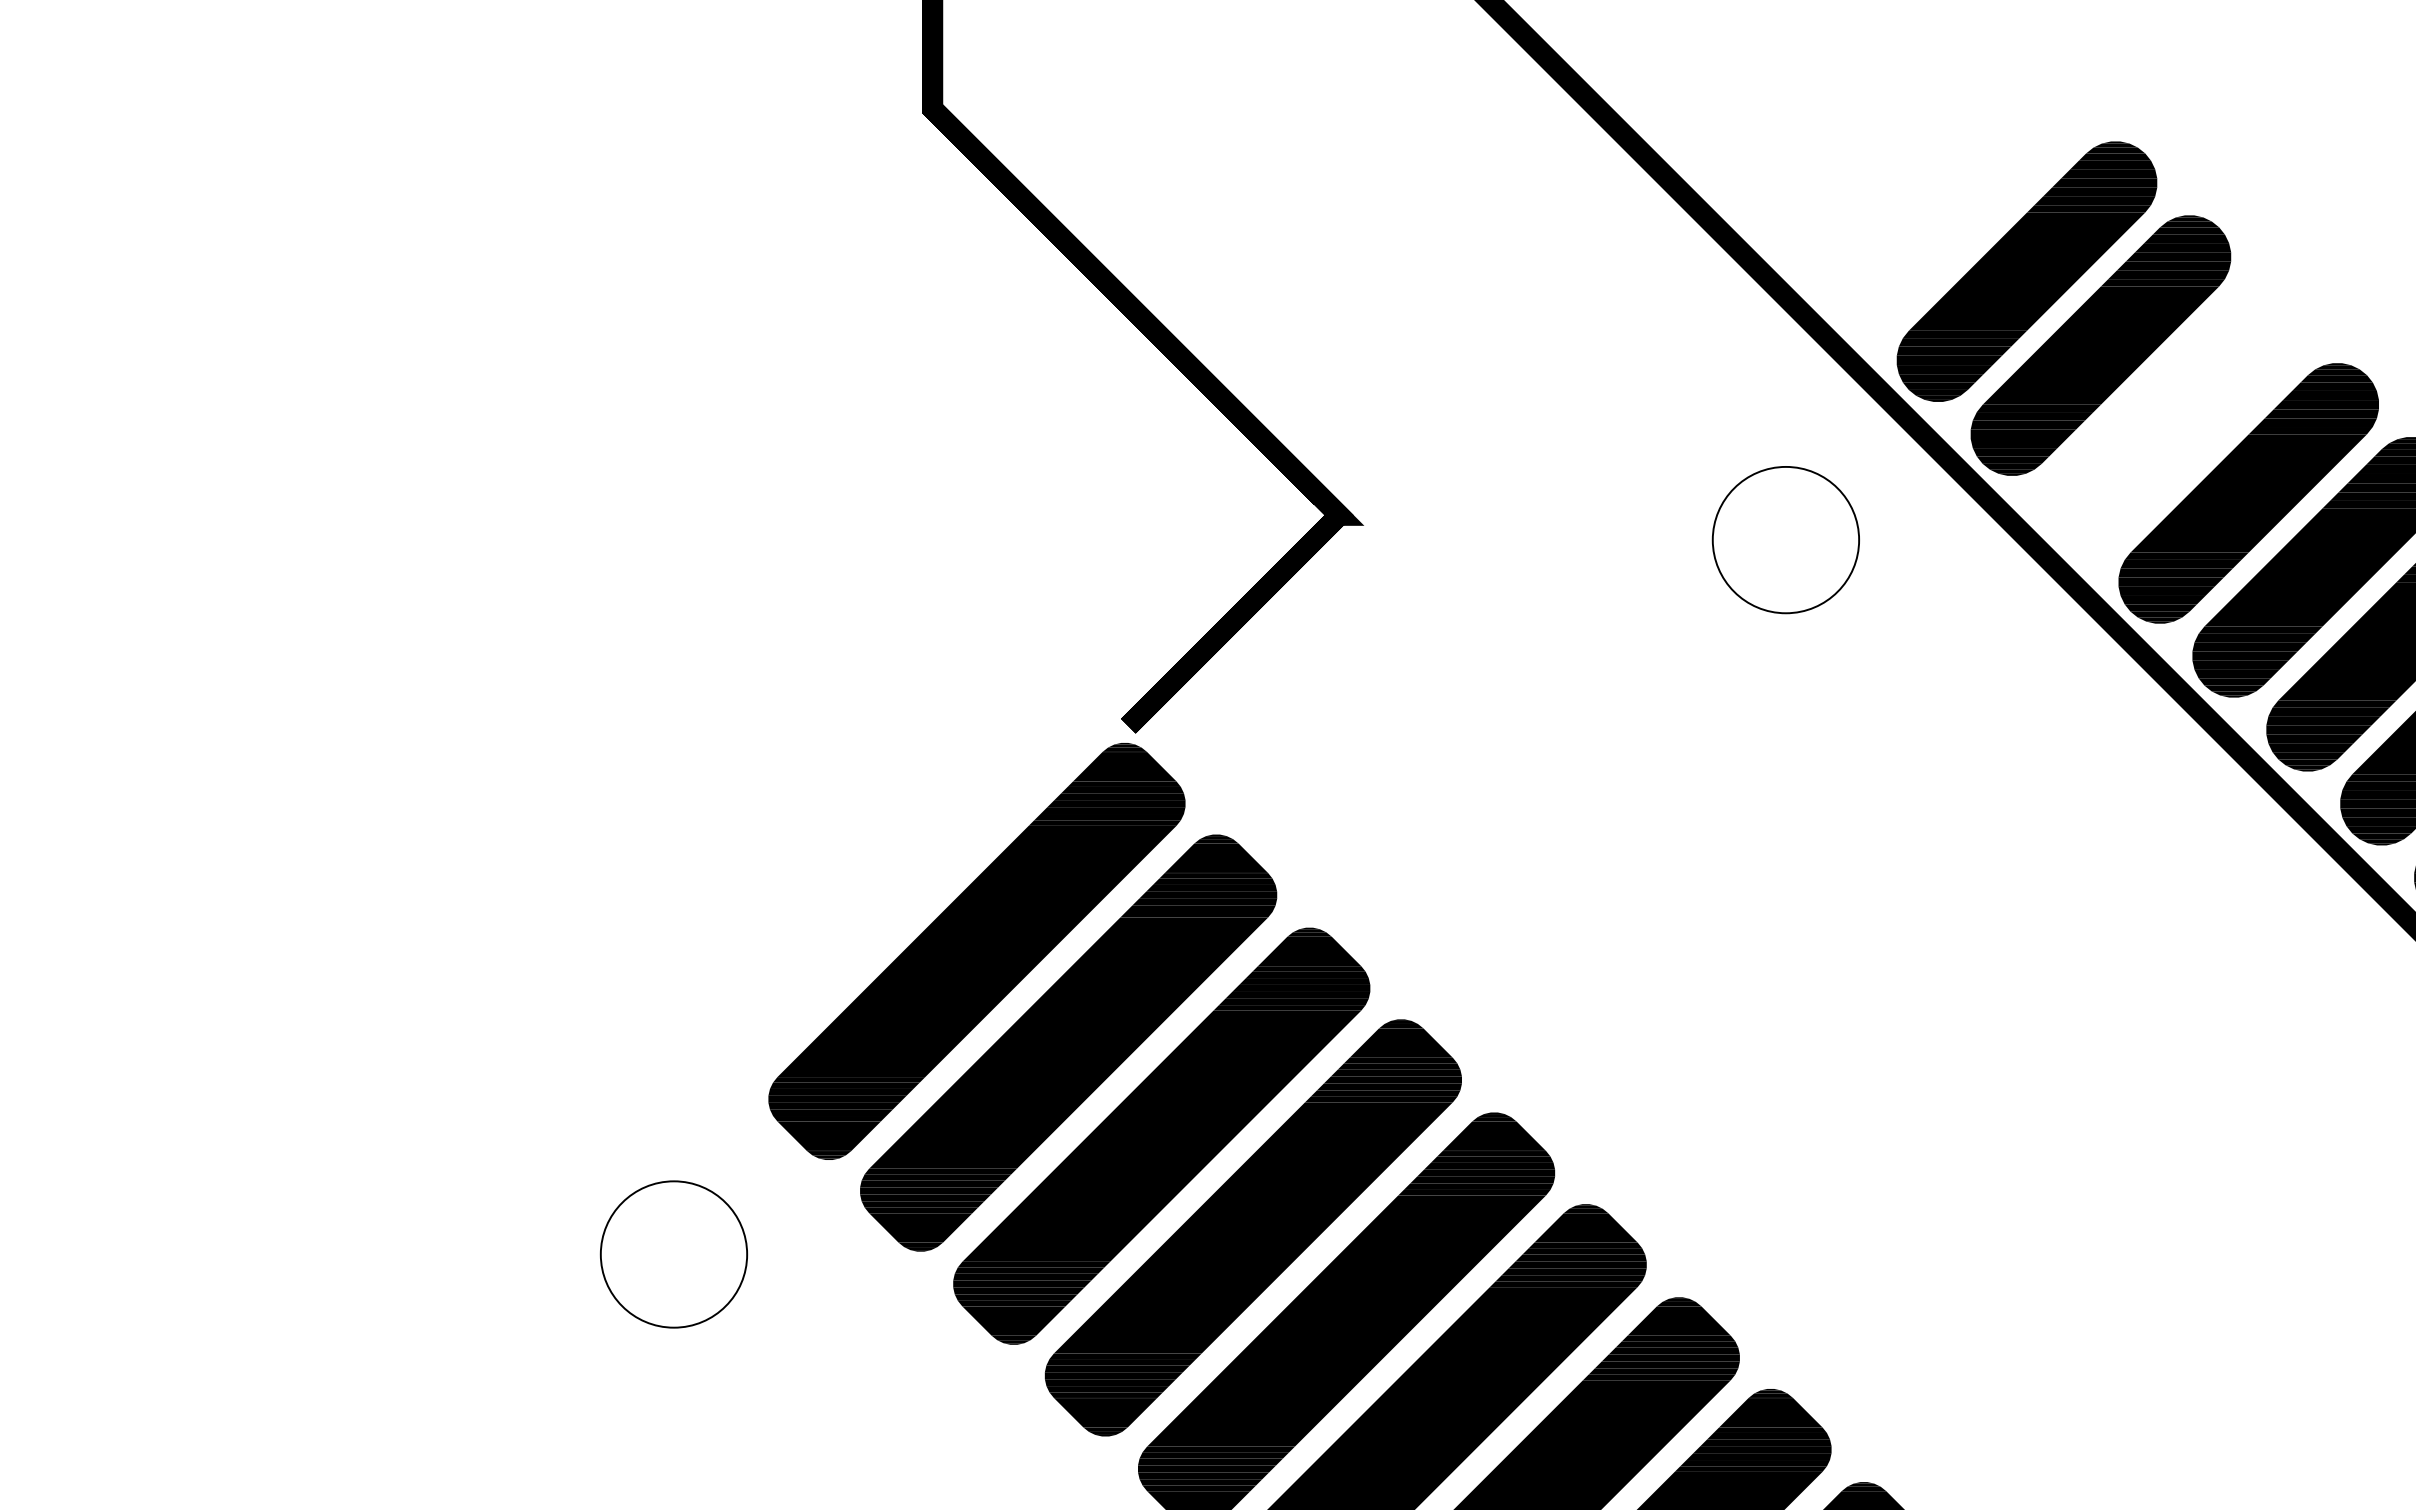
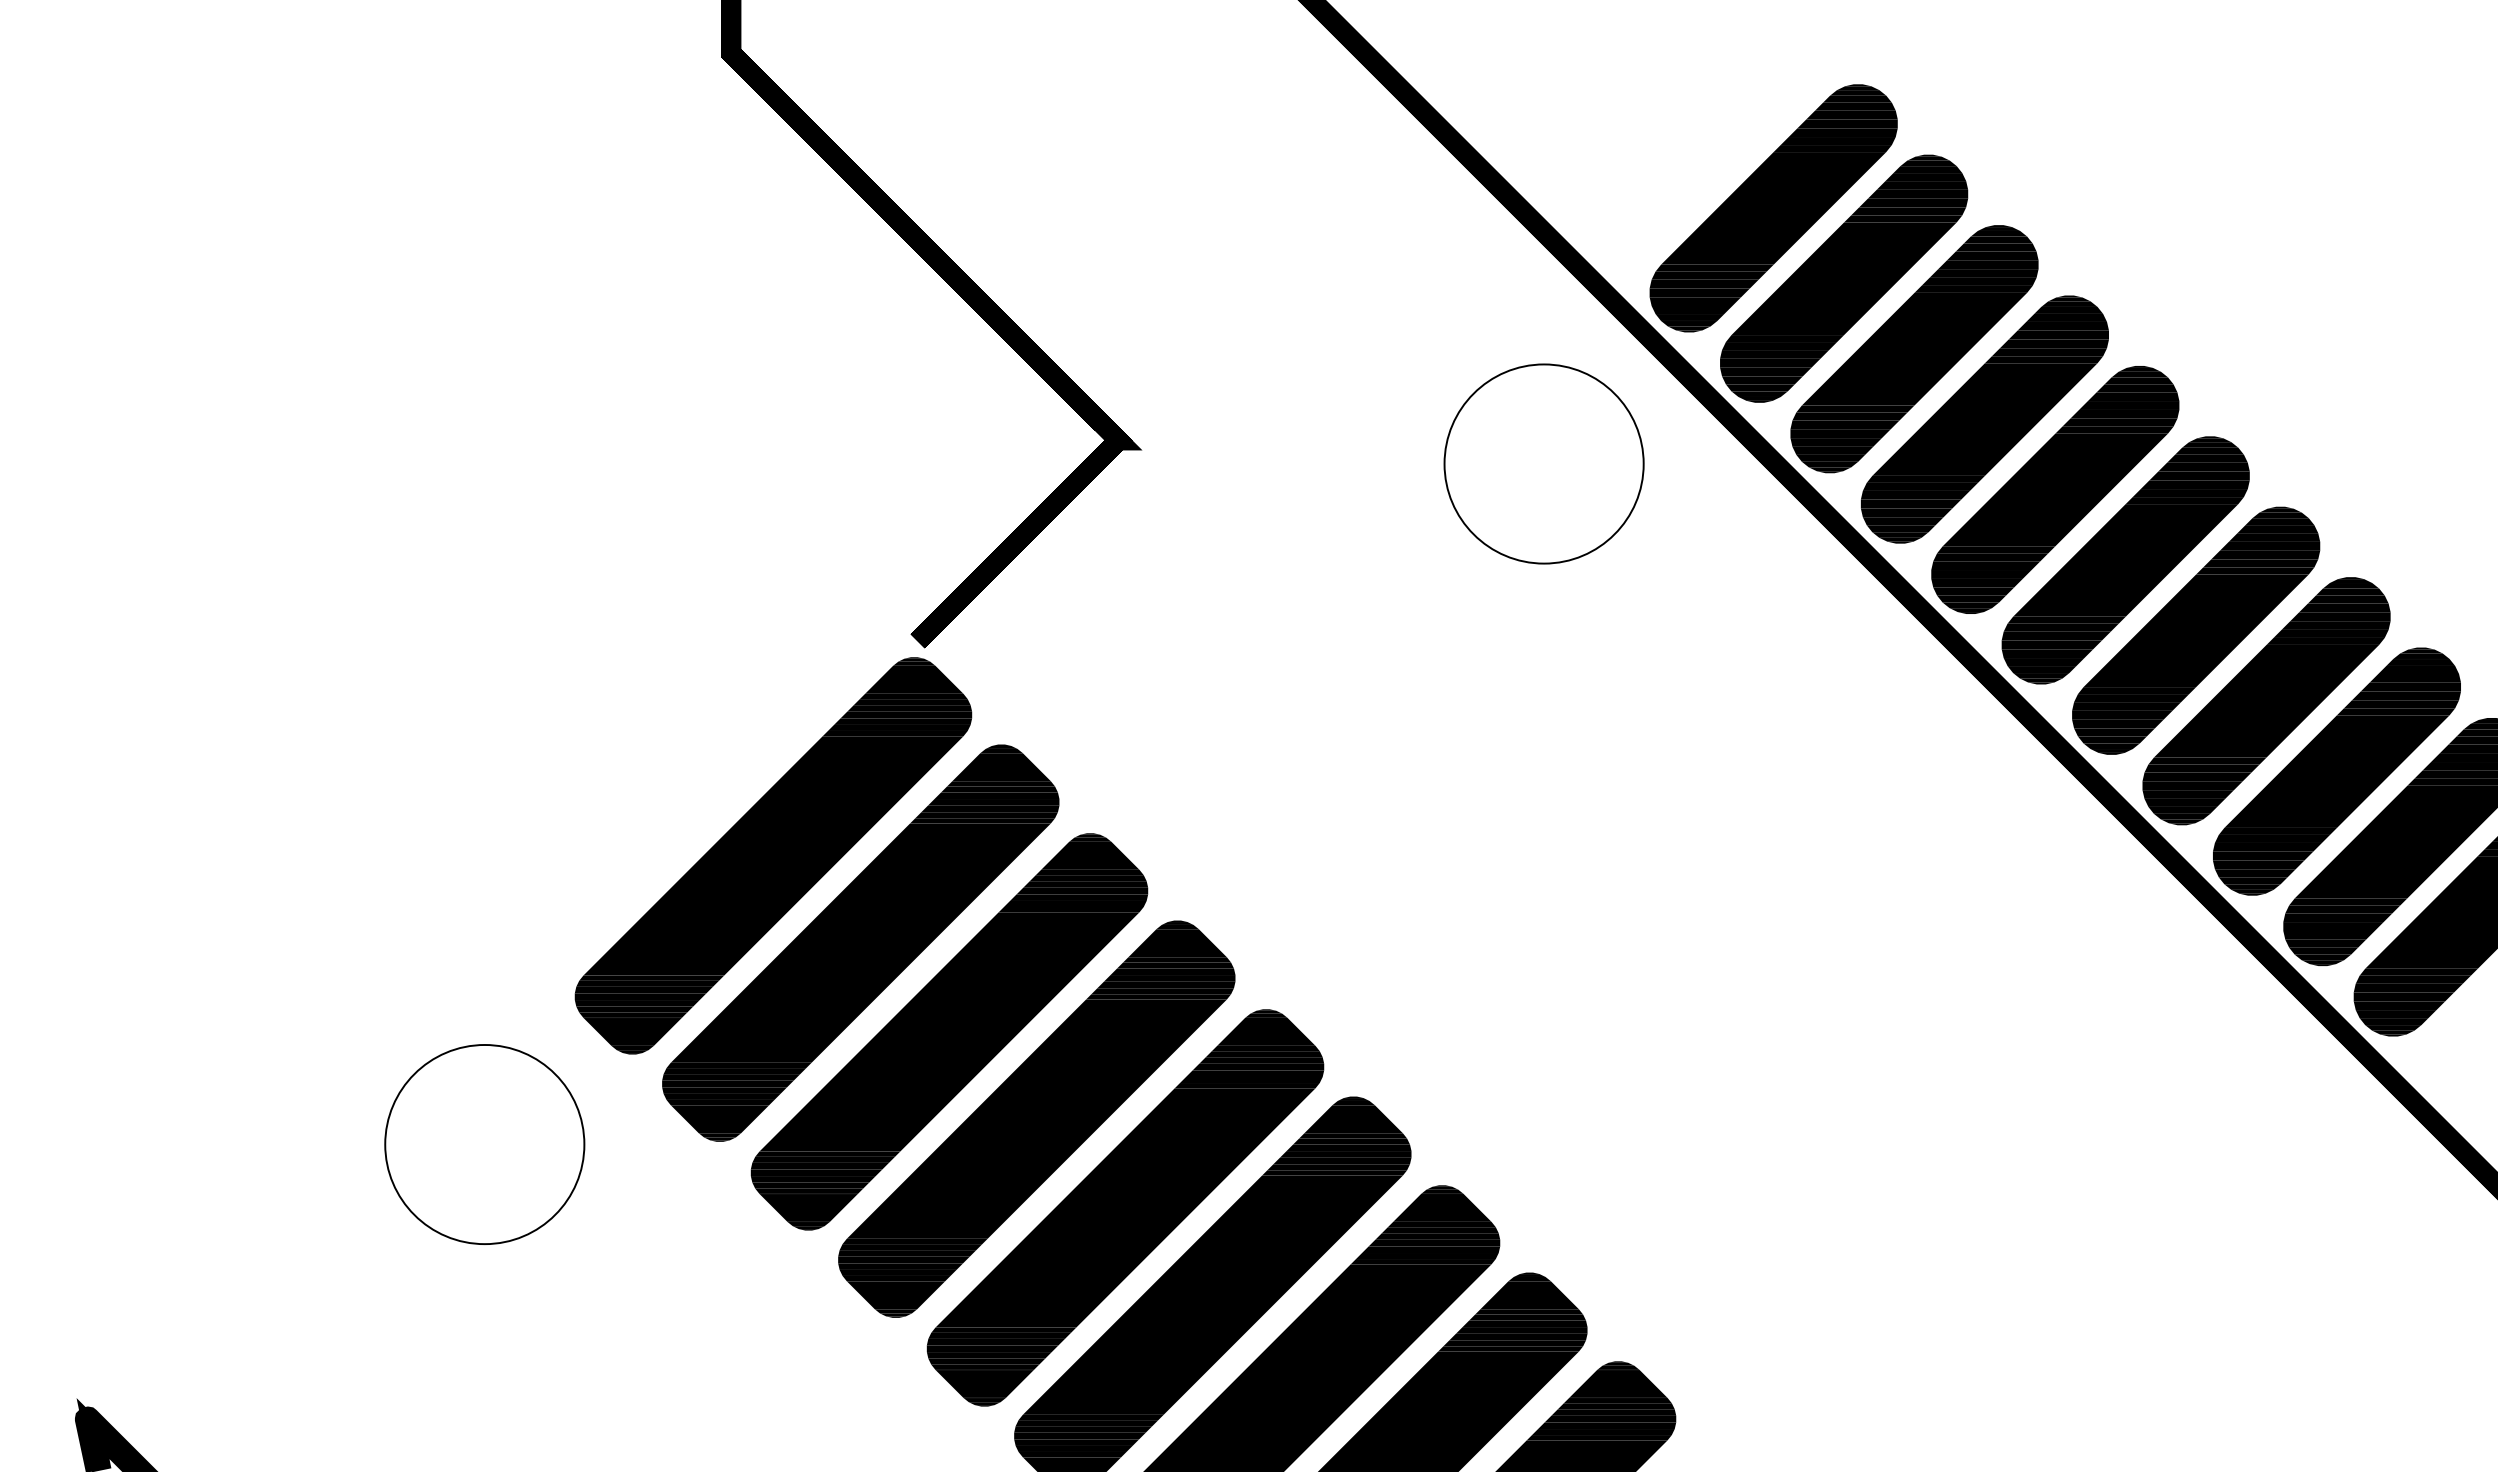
part: (2174, 419) -> (1914, 349), added
part: (1785, 539) -> (1543, 463), size x1.43
part: (673, 1254) -> (484, 1144), size x1.43

